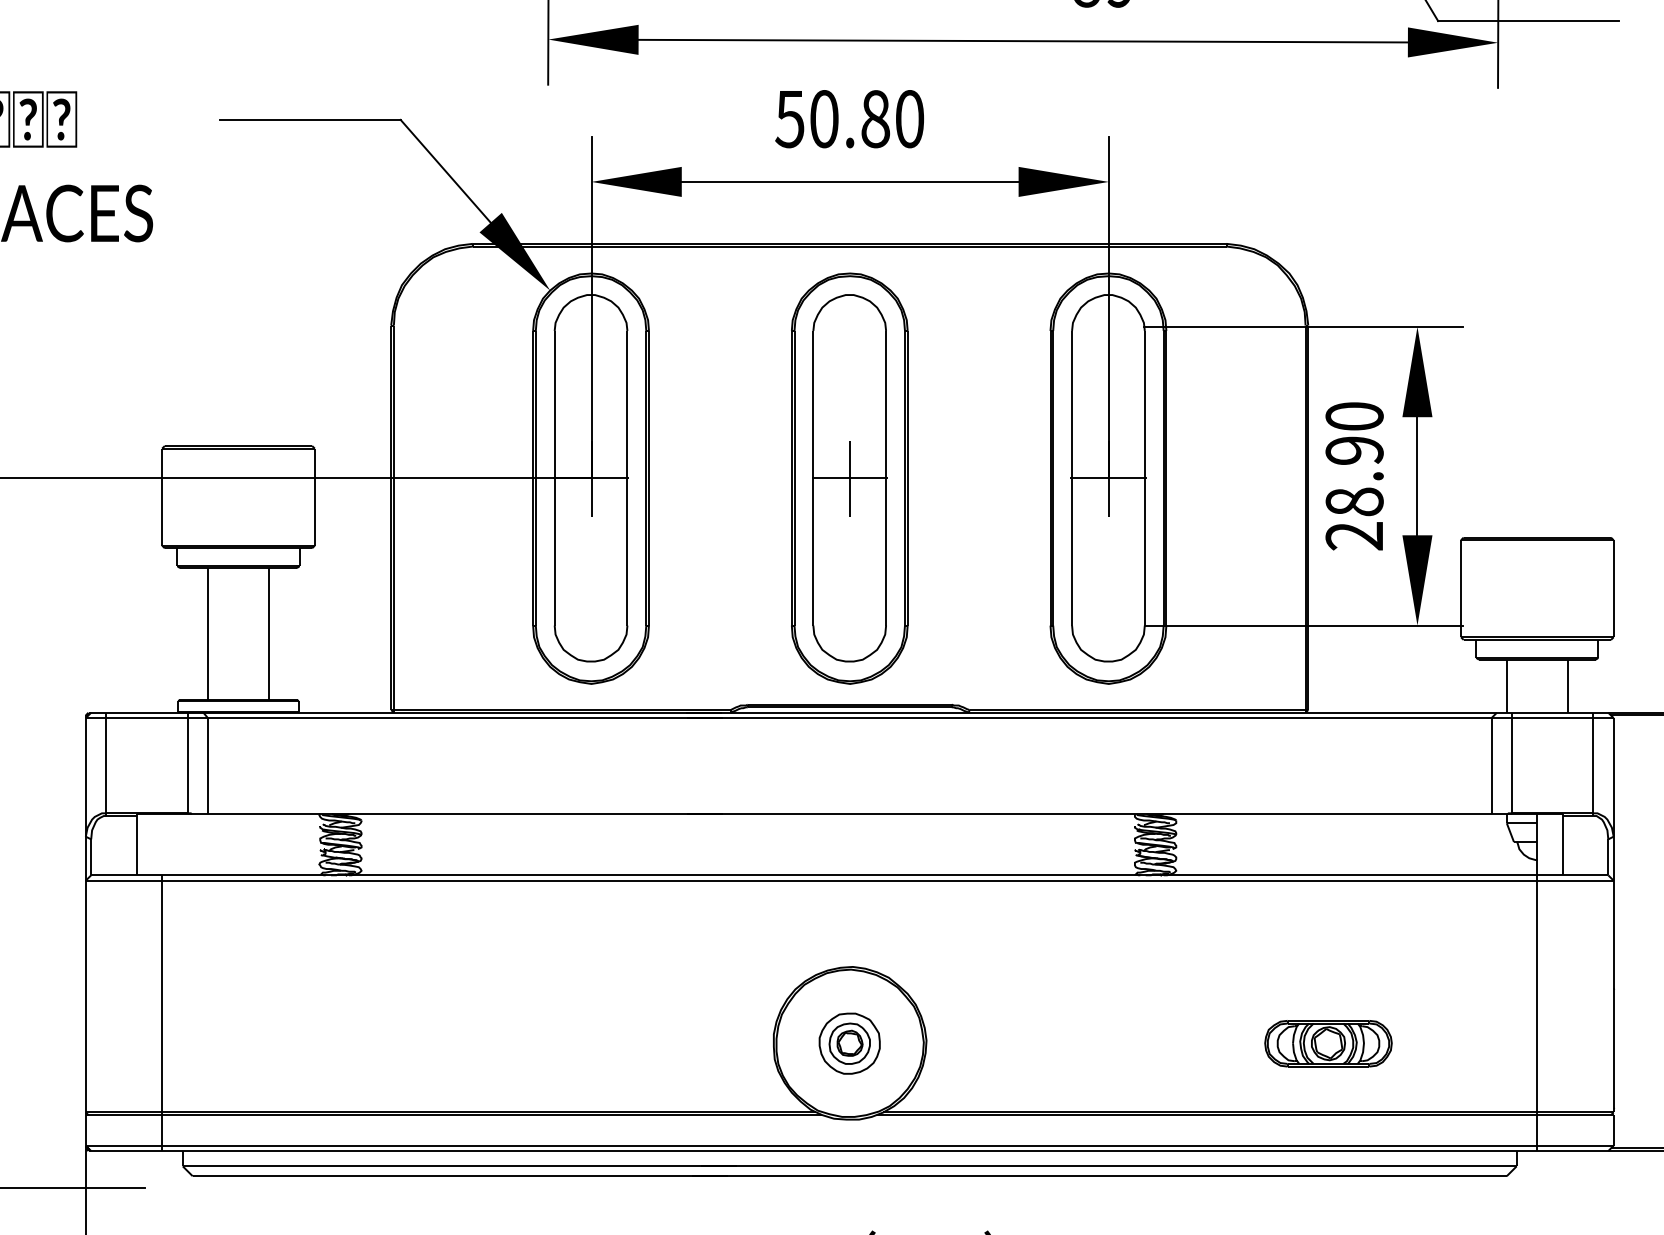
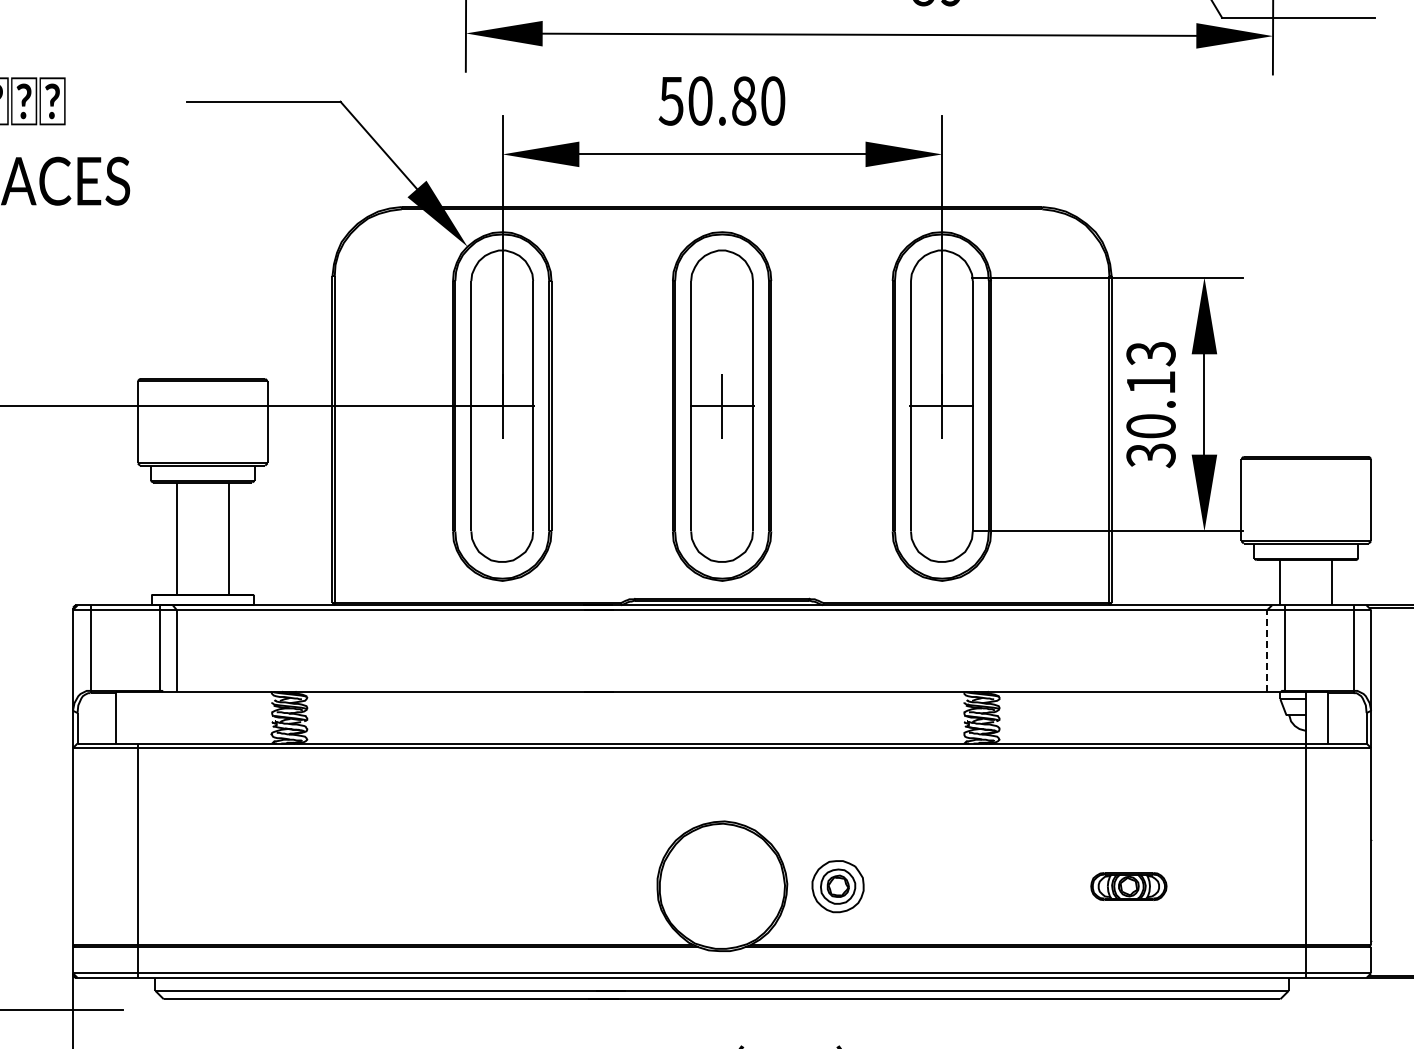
text: (1353, 476) -> (1150, 404), 28.90 -> 30.13
line: (1491, 765) -> (1267, 650), solid -> dashed
part: (849, 1043) -> (837, 886), moved
part: (1328, 1043) -> (1128, 886), size x0.7

